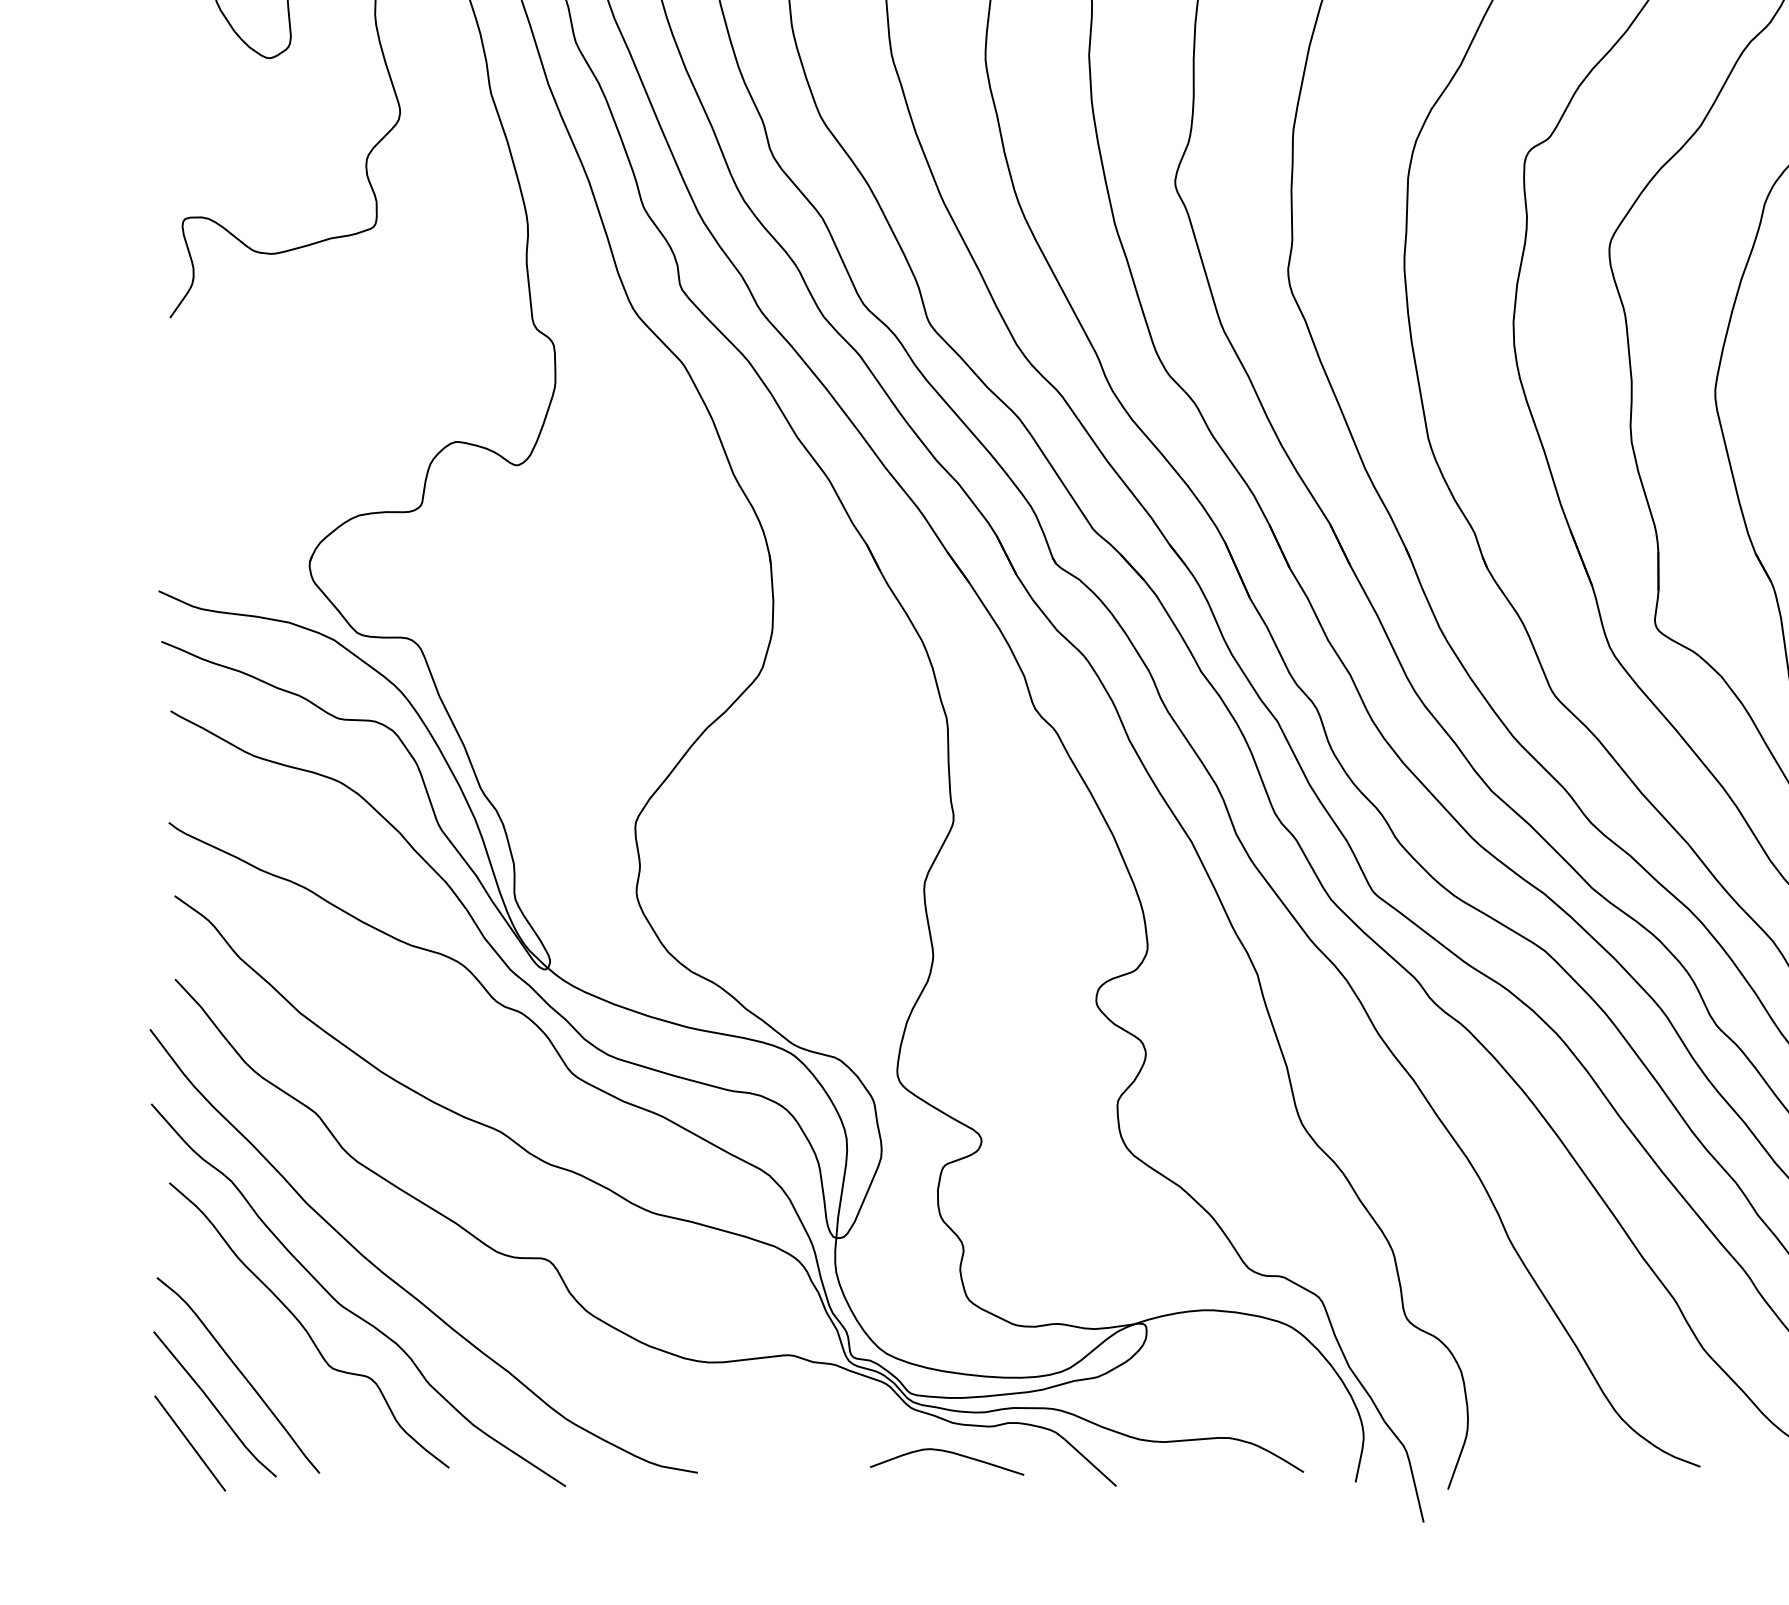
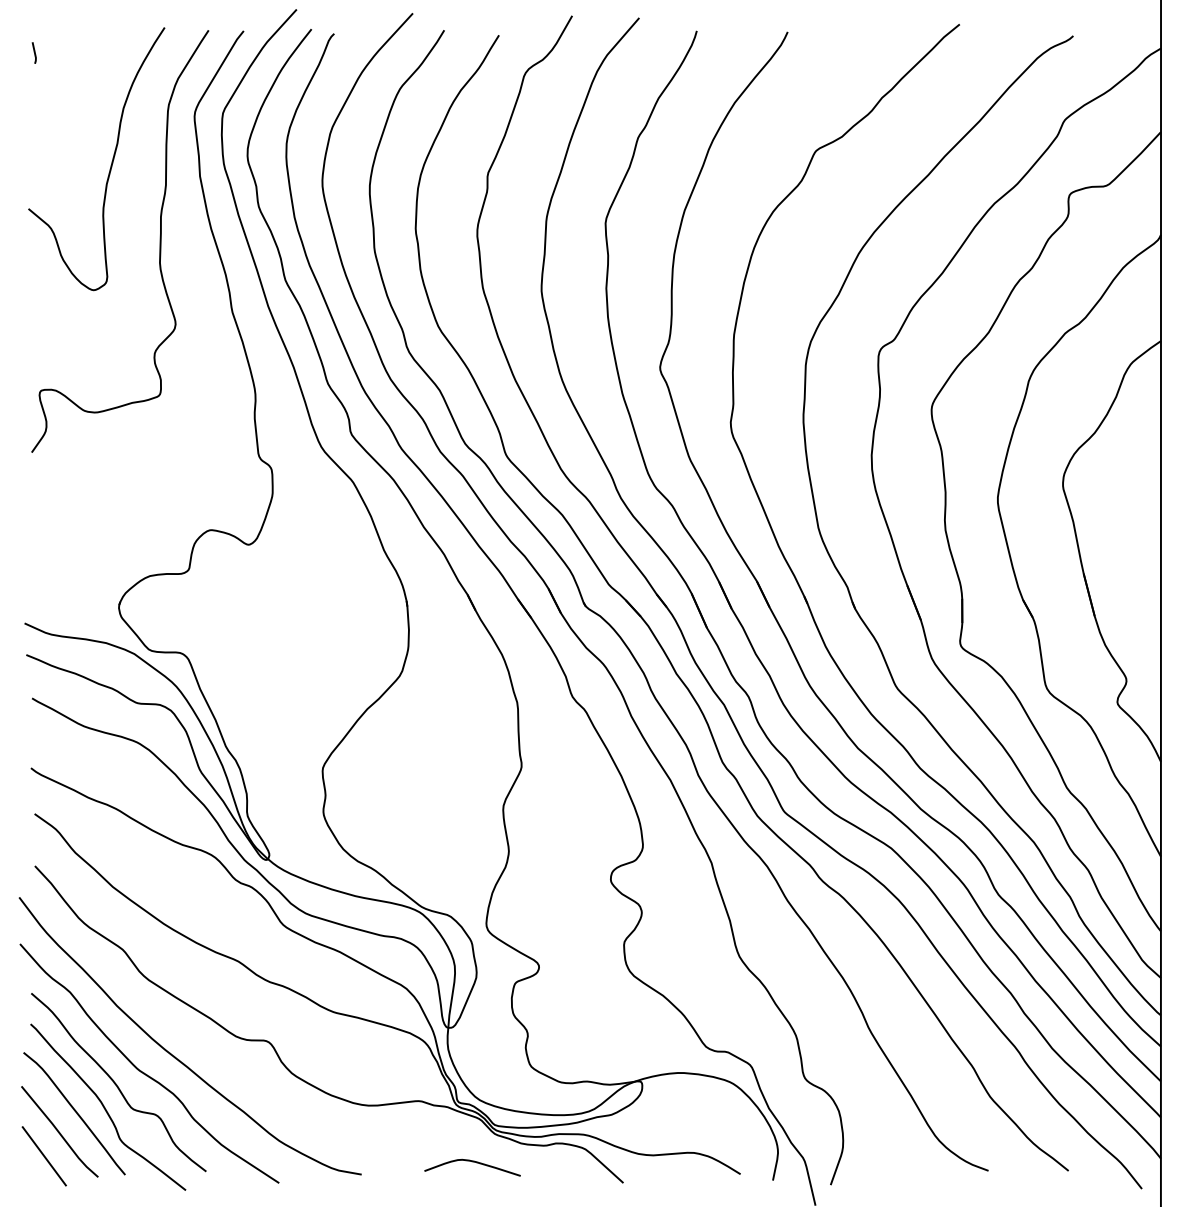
curve: (288, 1365) -> (105, 1107), added
curve: (946, 1453) -> (472, 1162), moved

